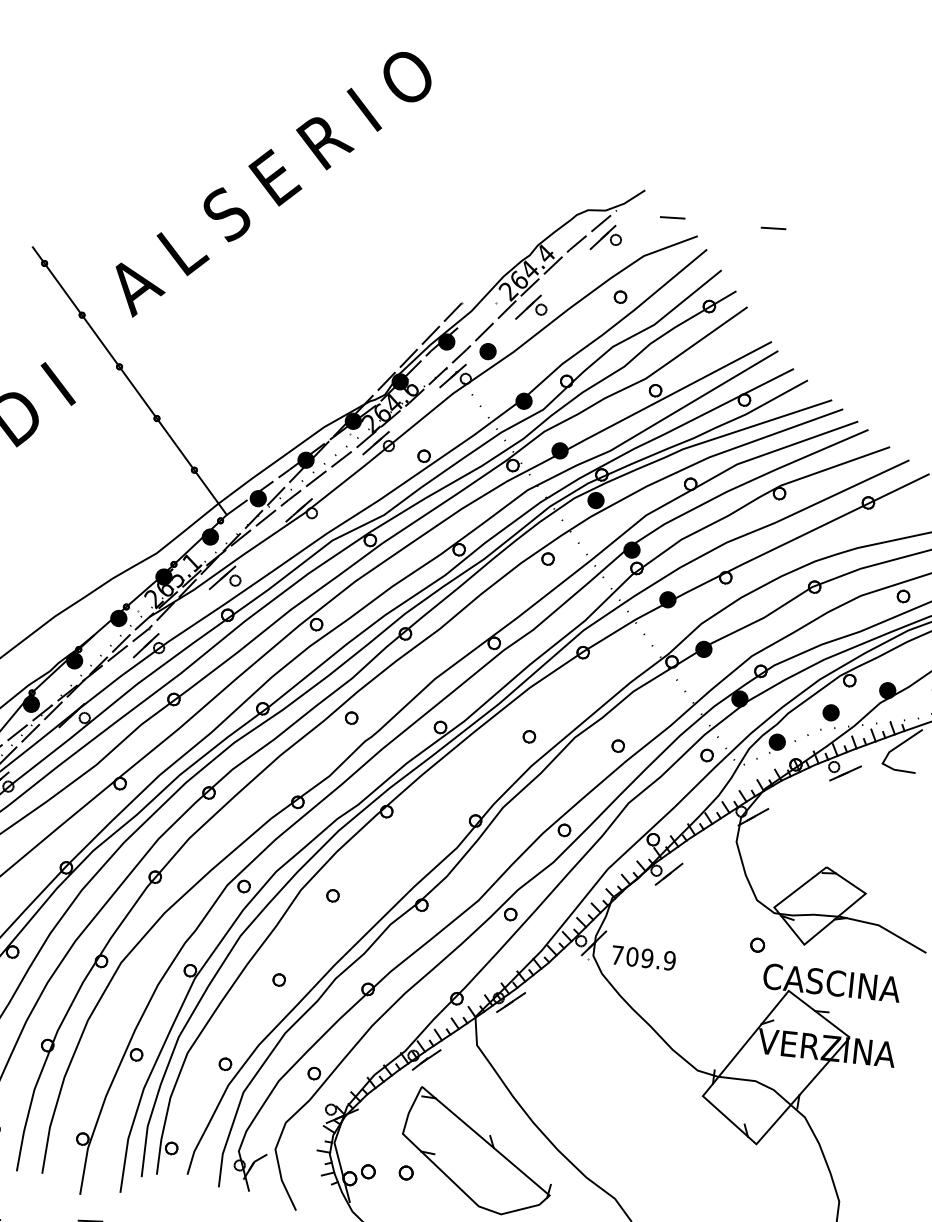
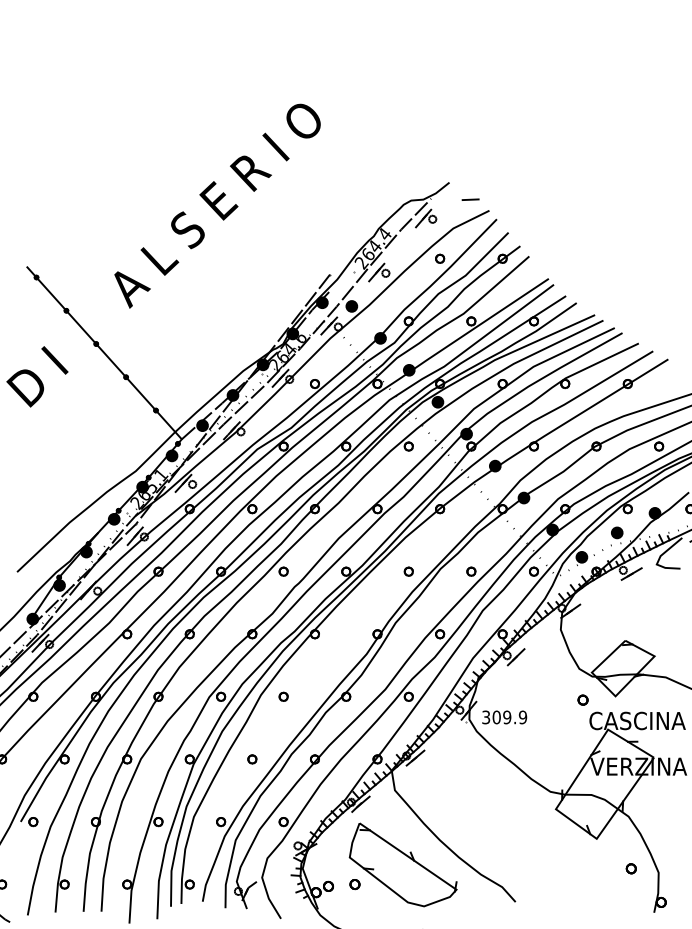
text: (272, 184) -> (217, 205), moved
line: (773, 228) -> (541, 199), removed
text: (617, 955) -> (486, 717), 709.9 -> 309.9
part: (799, 1191) -> (630, 868), added

